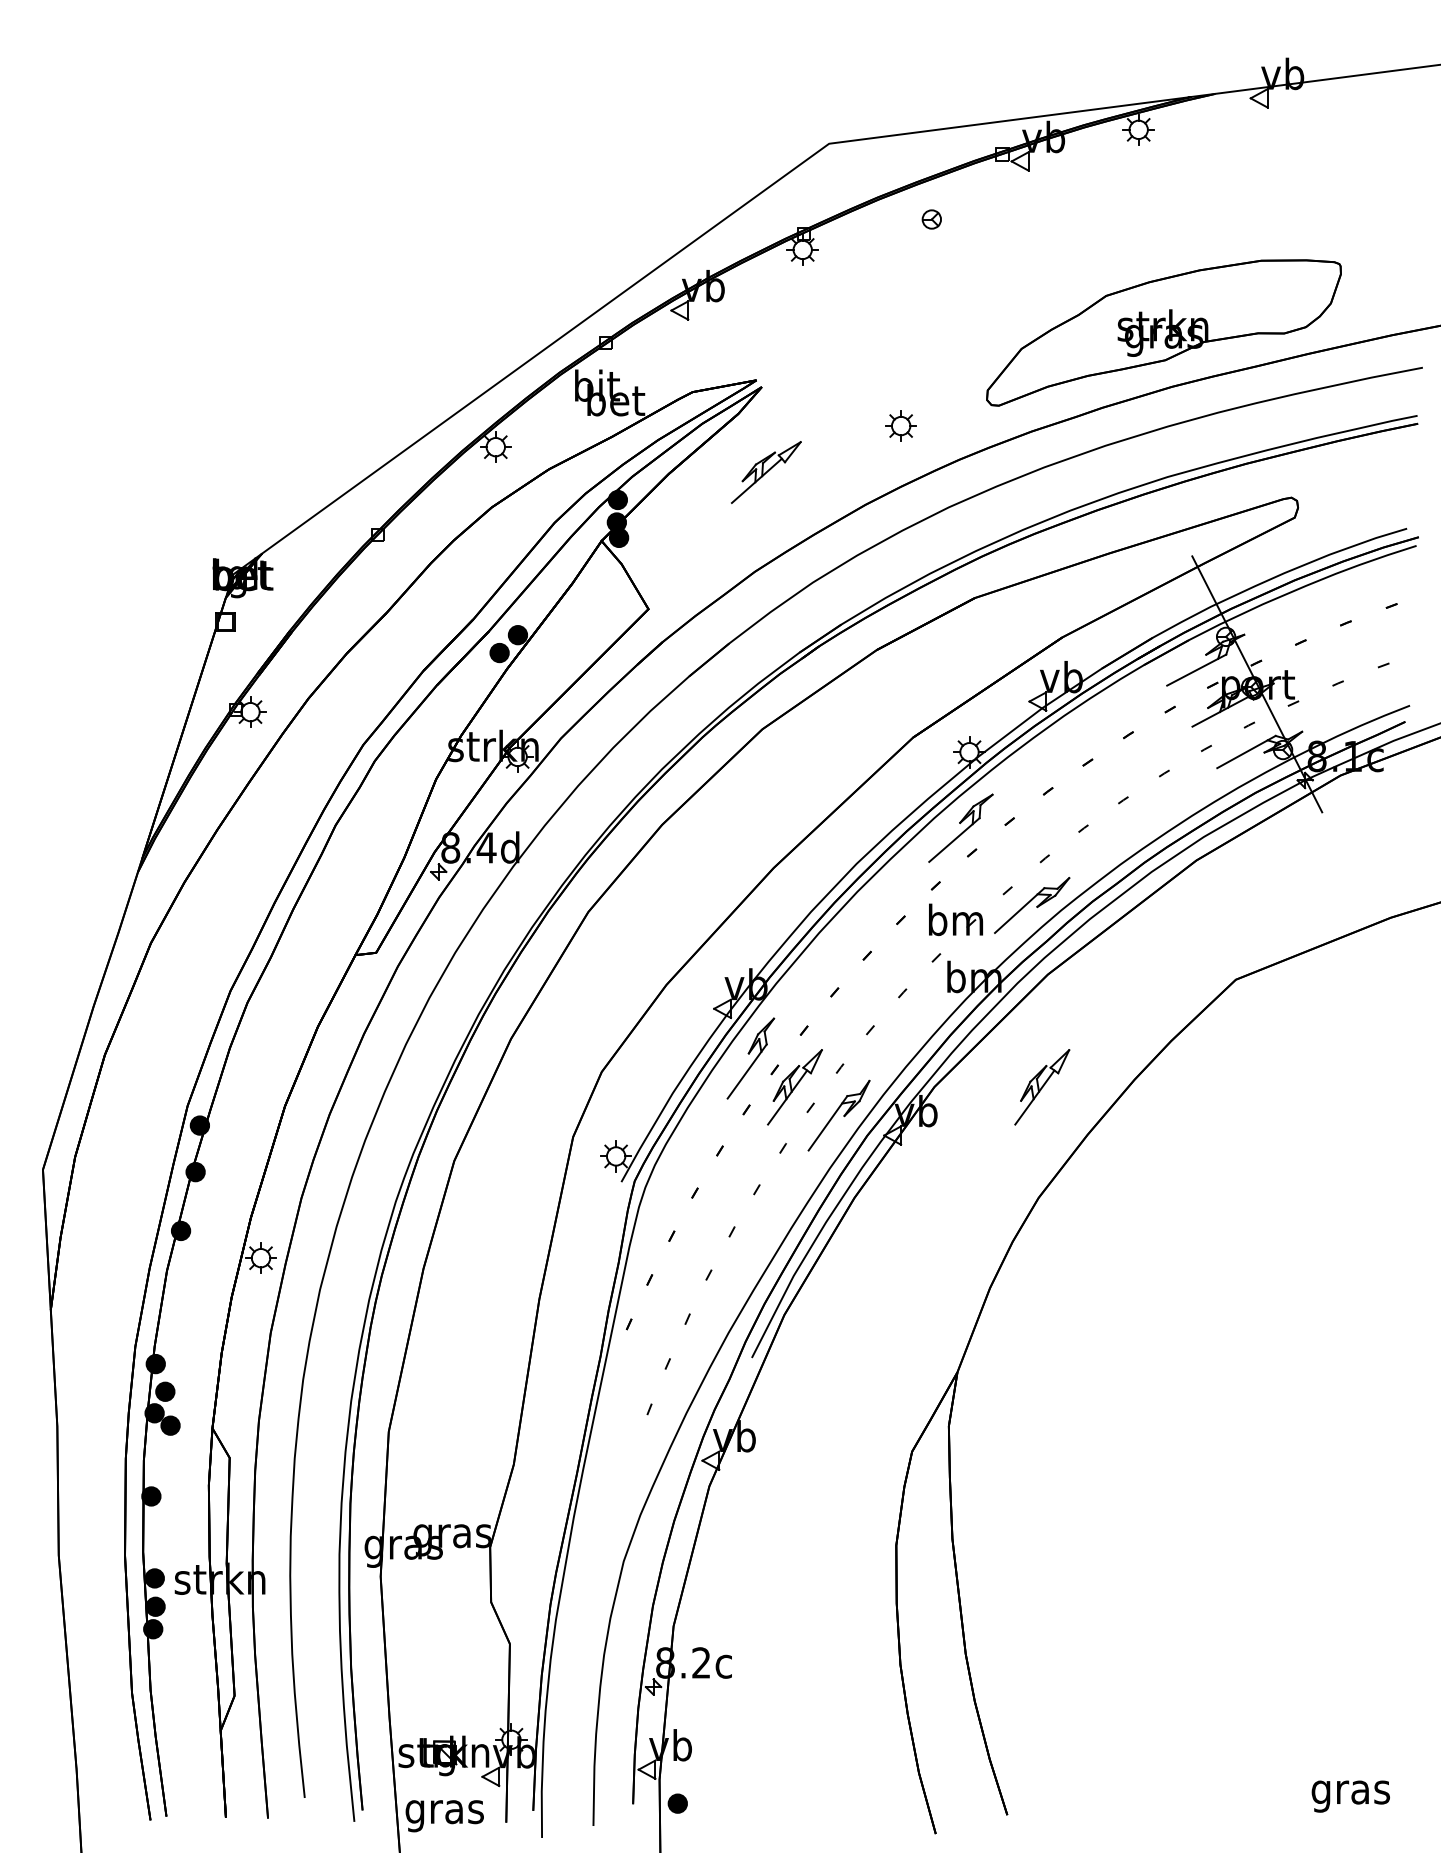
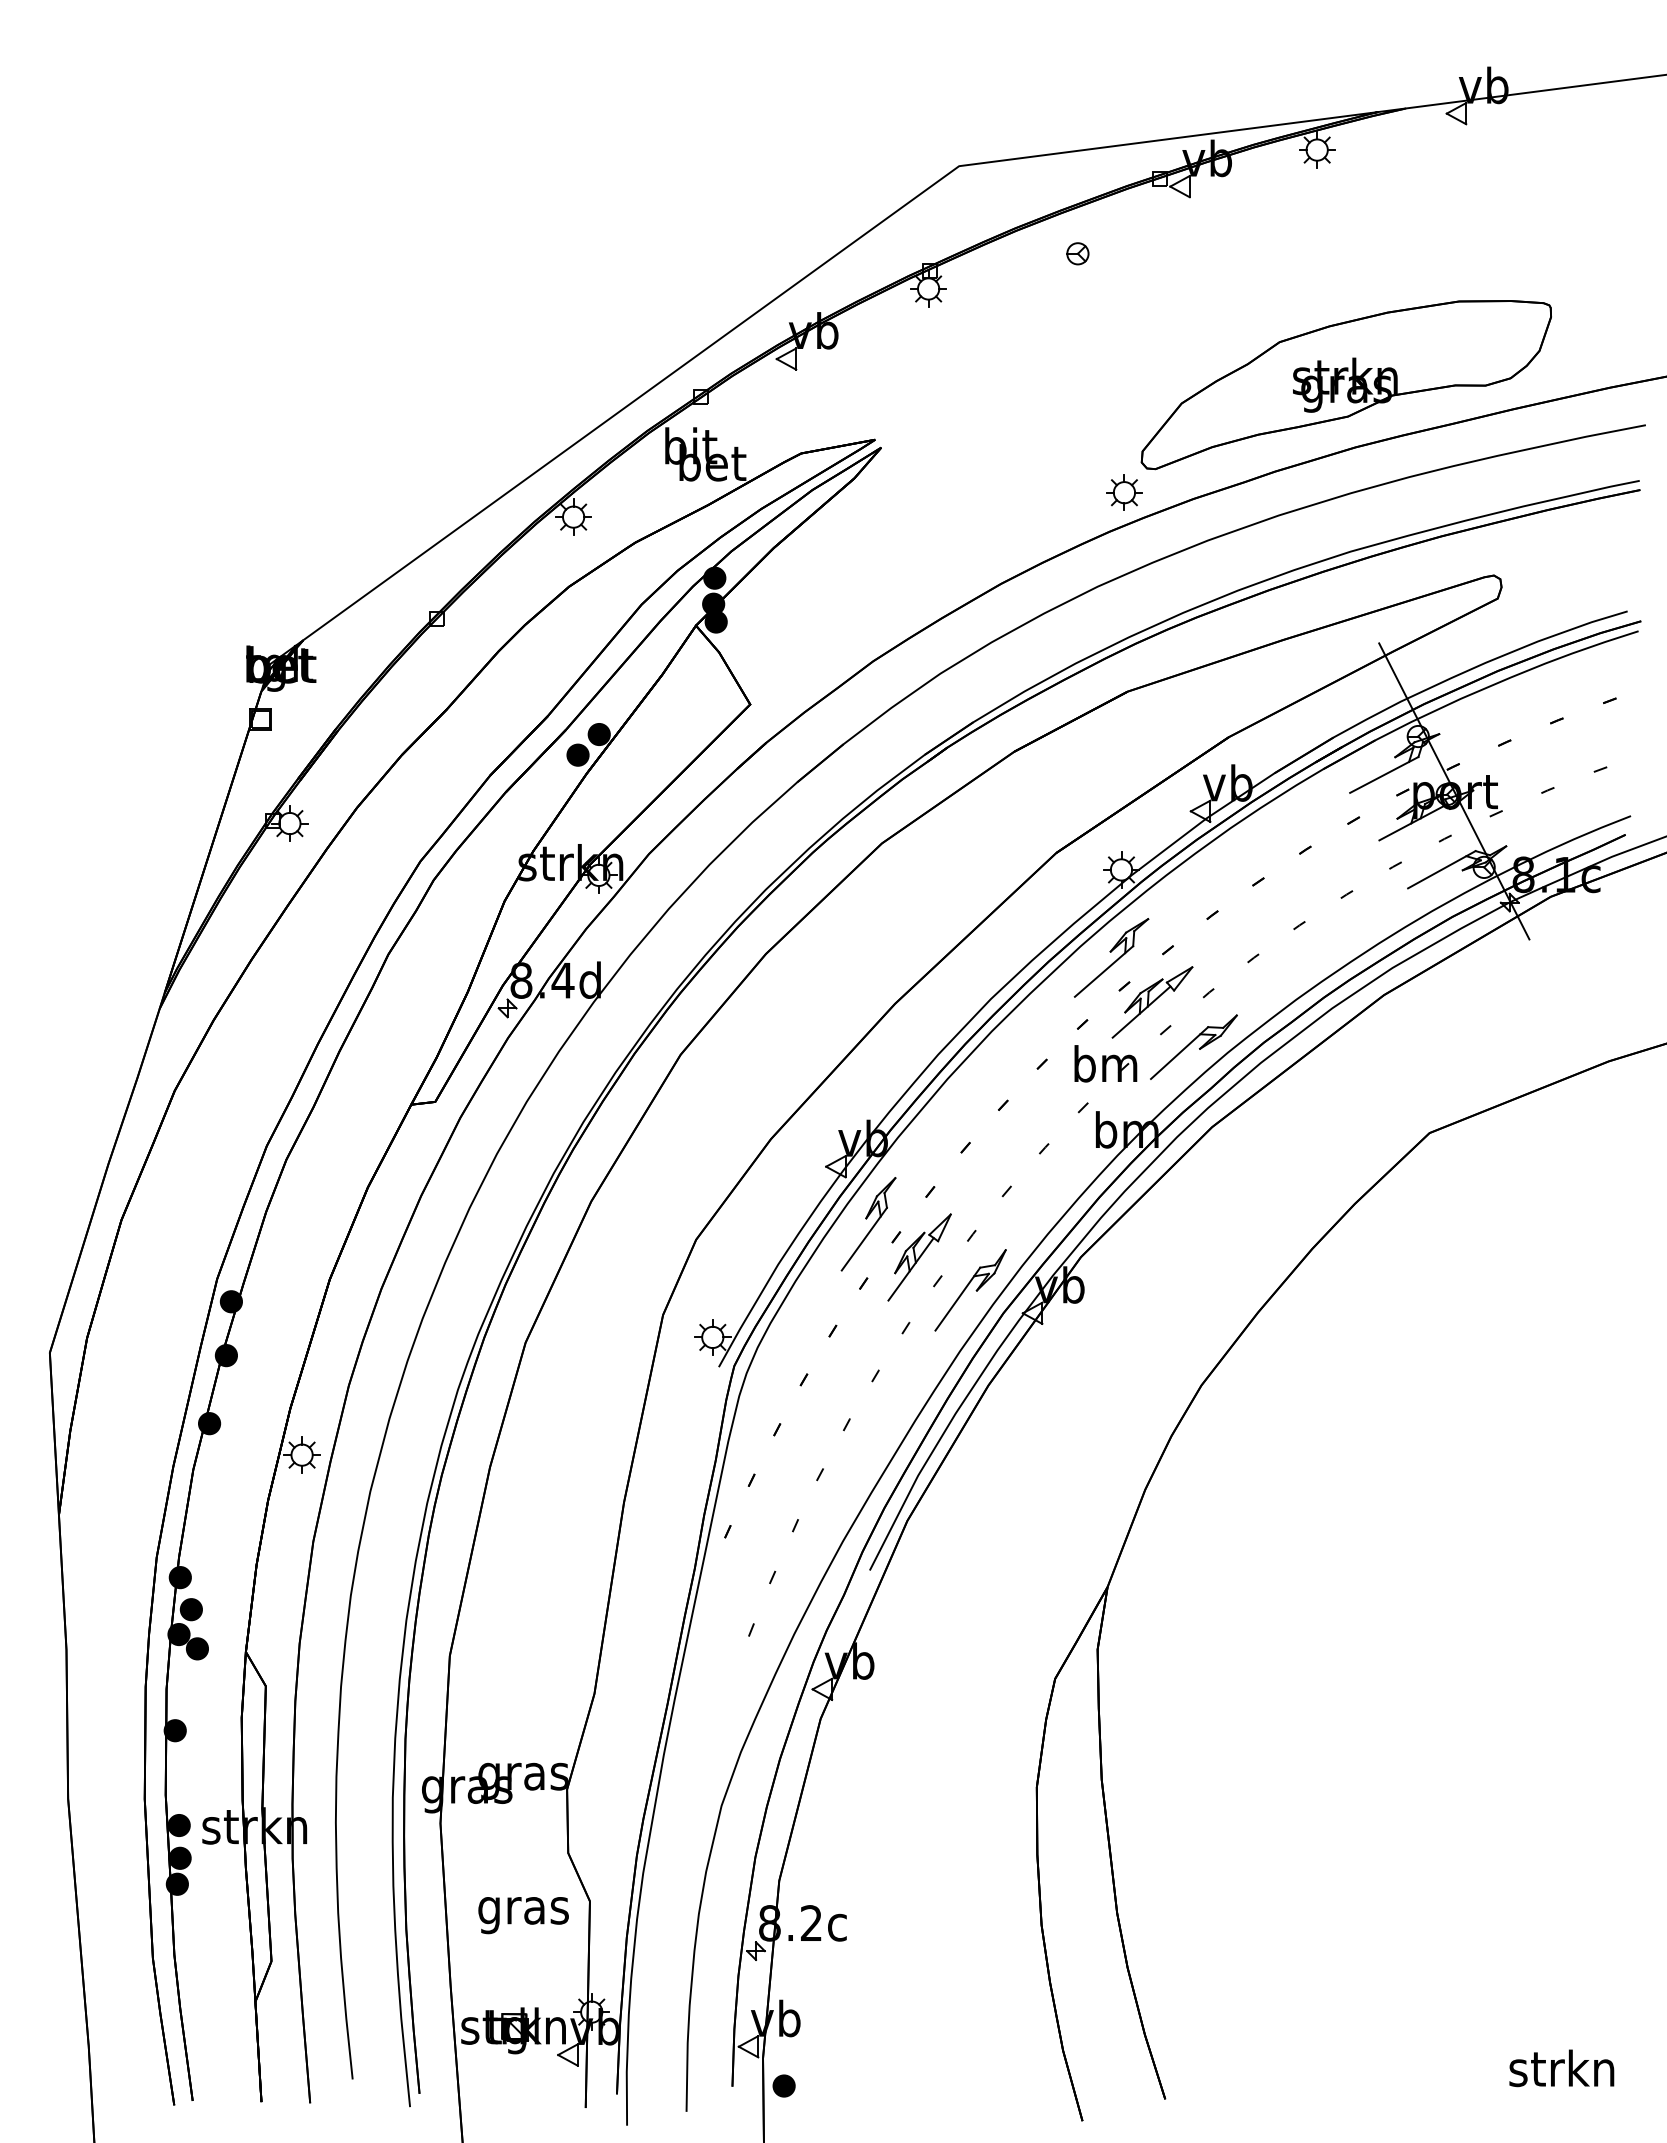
part: (901, 425) -> (1124, 492), moved
part: (766, 472) -> (1152, 1002), moved
part: (1042, 1087) -> (1205, 1257), removed
text: (1349, 1791) -> (1561, 2072), gras -> strkn
text: (444, 1816) -> (523, 1915), moved

